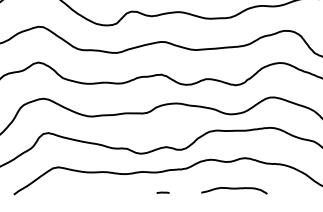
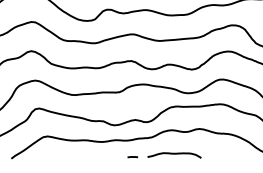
curve: (234, 189) -> (174, 154), moved

